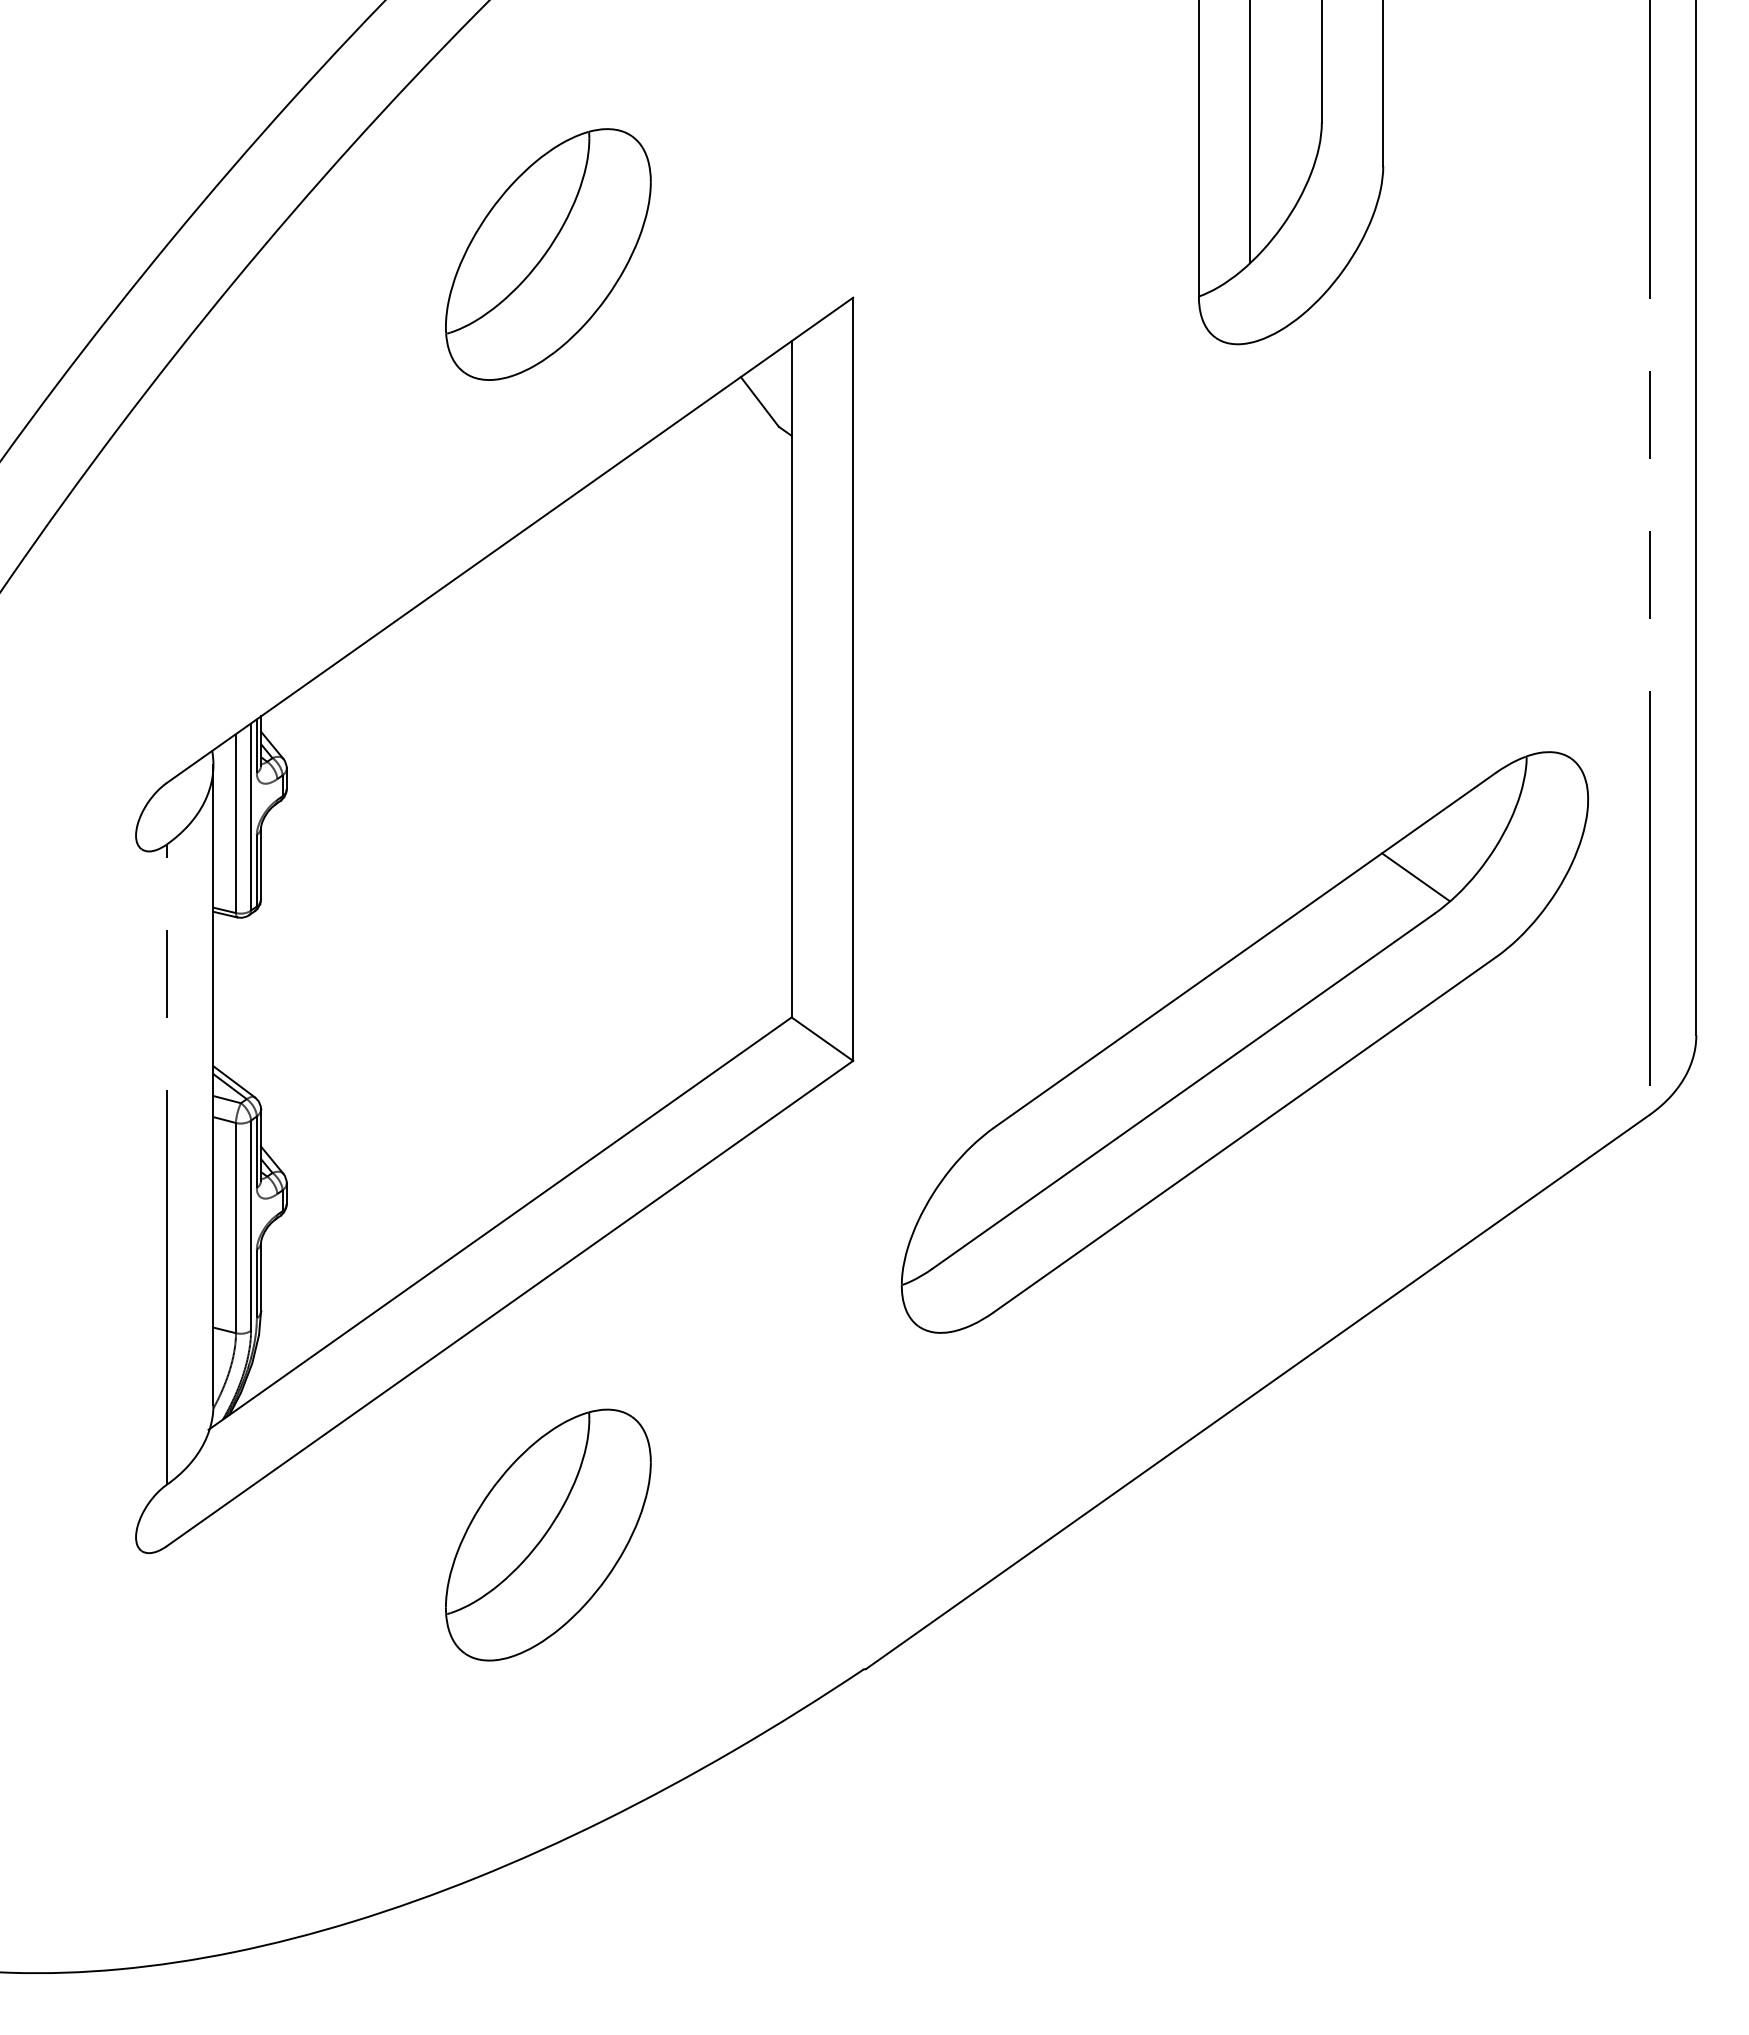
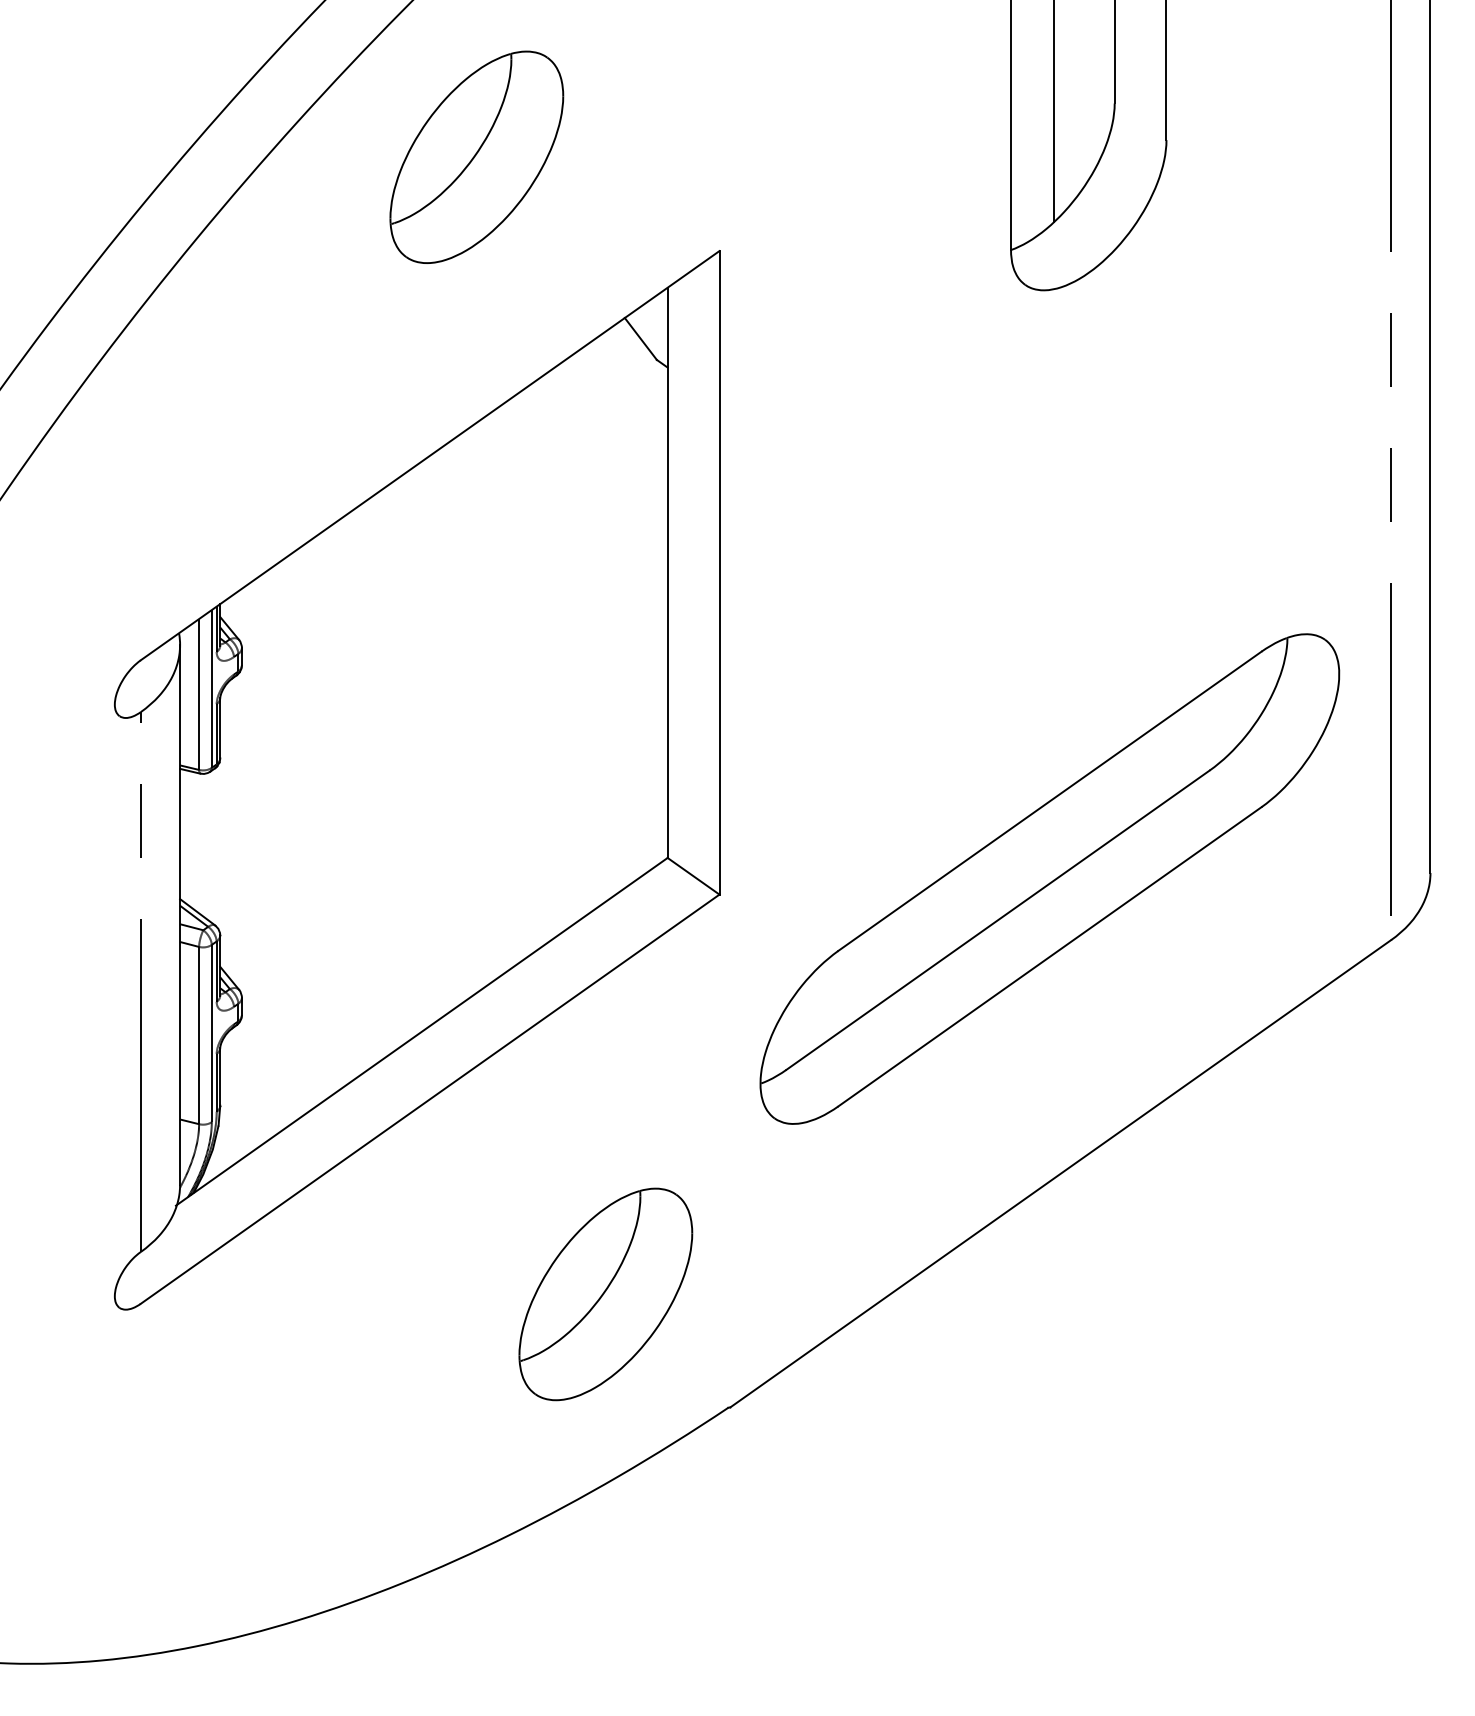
part: (548, 254) -> (476, 157), moved
line: (1415, 877) -> (1193, 739), removed
part: (548, 1534) -> (605, 1293), moved

